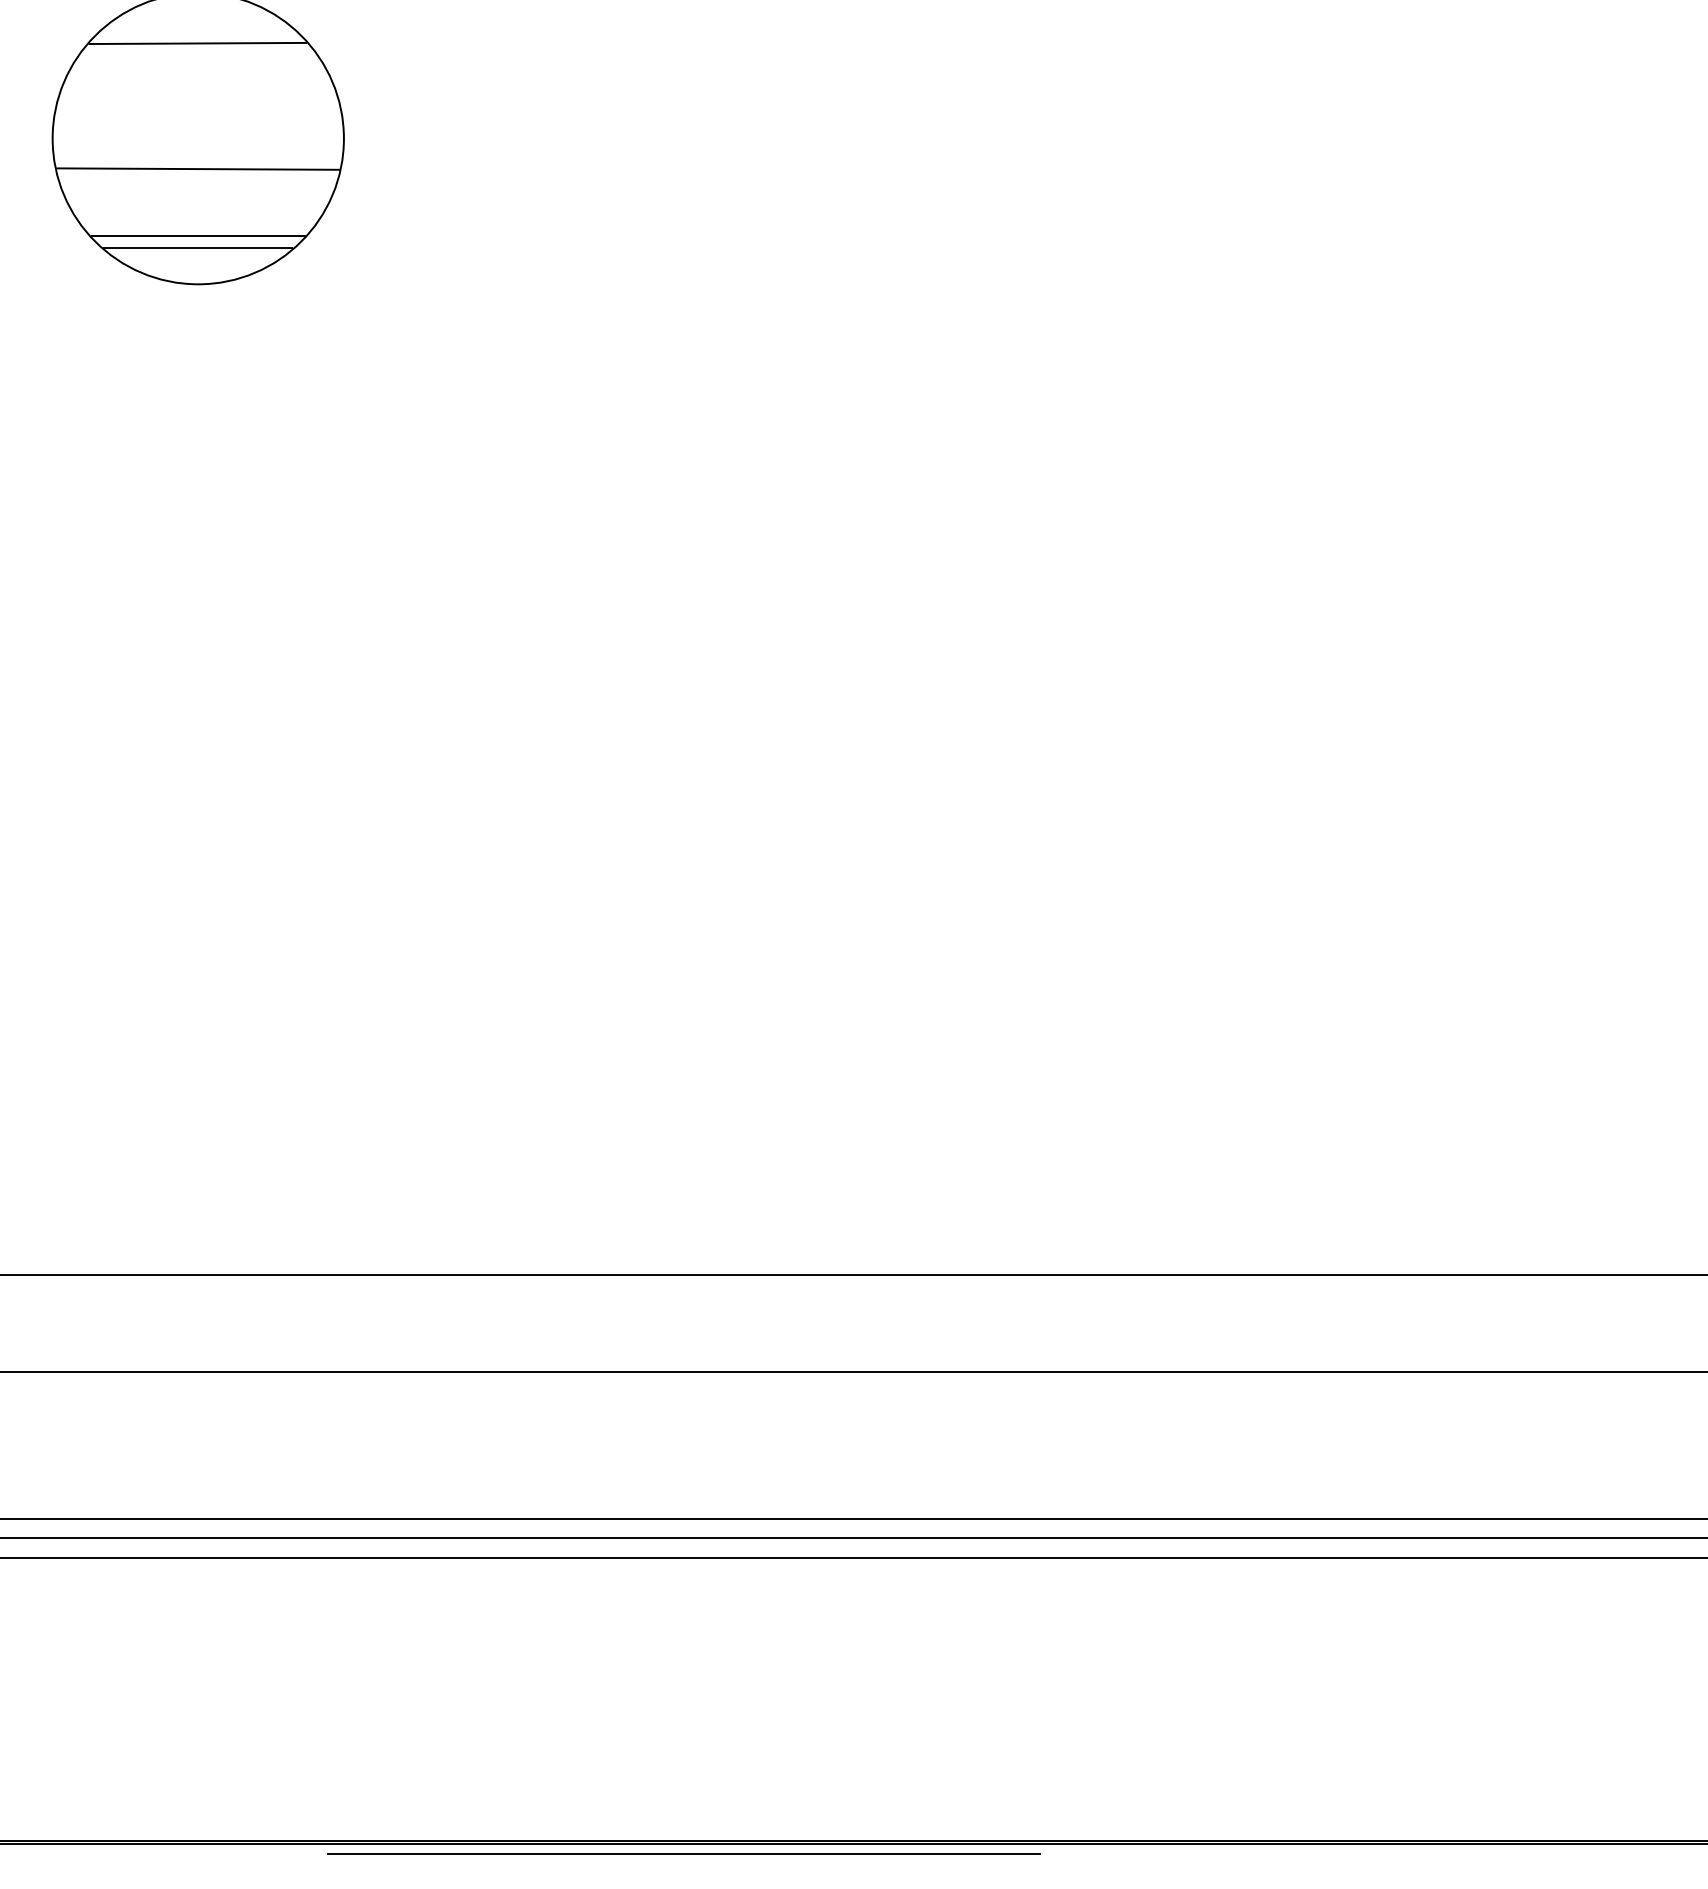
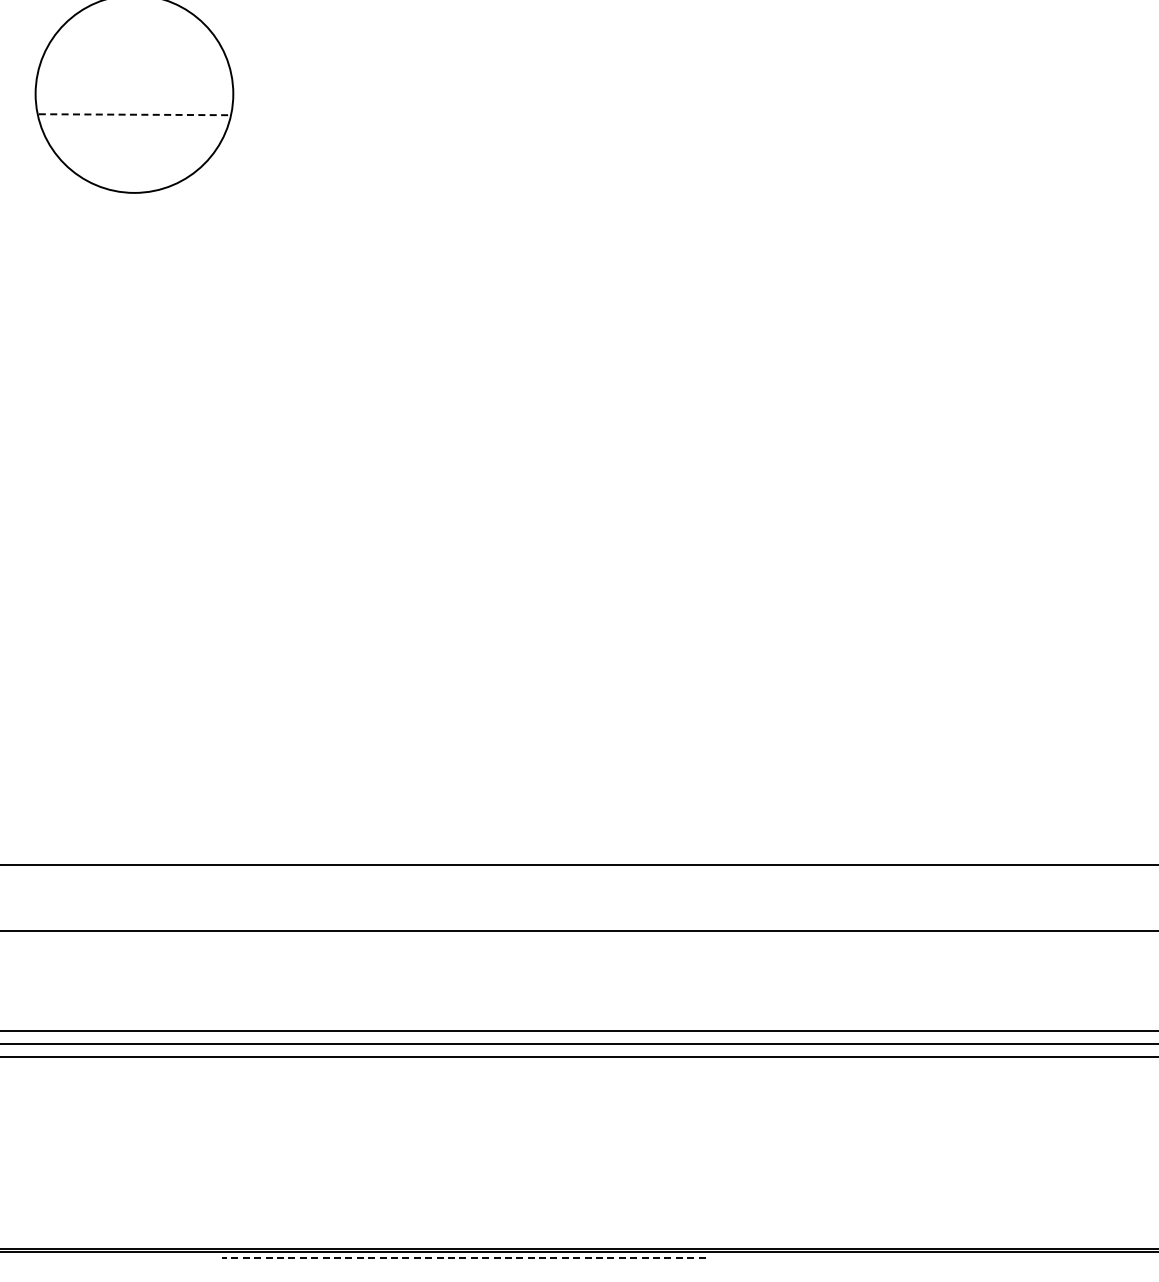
line: (196, 43) -> (133, 29), removed
line: (198, 168) -> (134, 114), solid -> dashed
line: (198, 235) -> (134, 159), removed
line: (198, 248) -> (134, 168), removed
line: (683, 1854) -> (463, 1258), solid -> dashed

